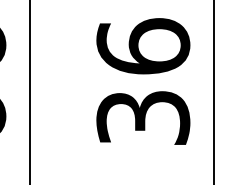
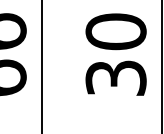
text: (142, 46) -> (115, 31), 36 -> 30

